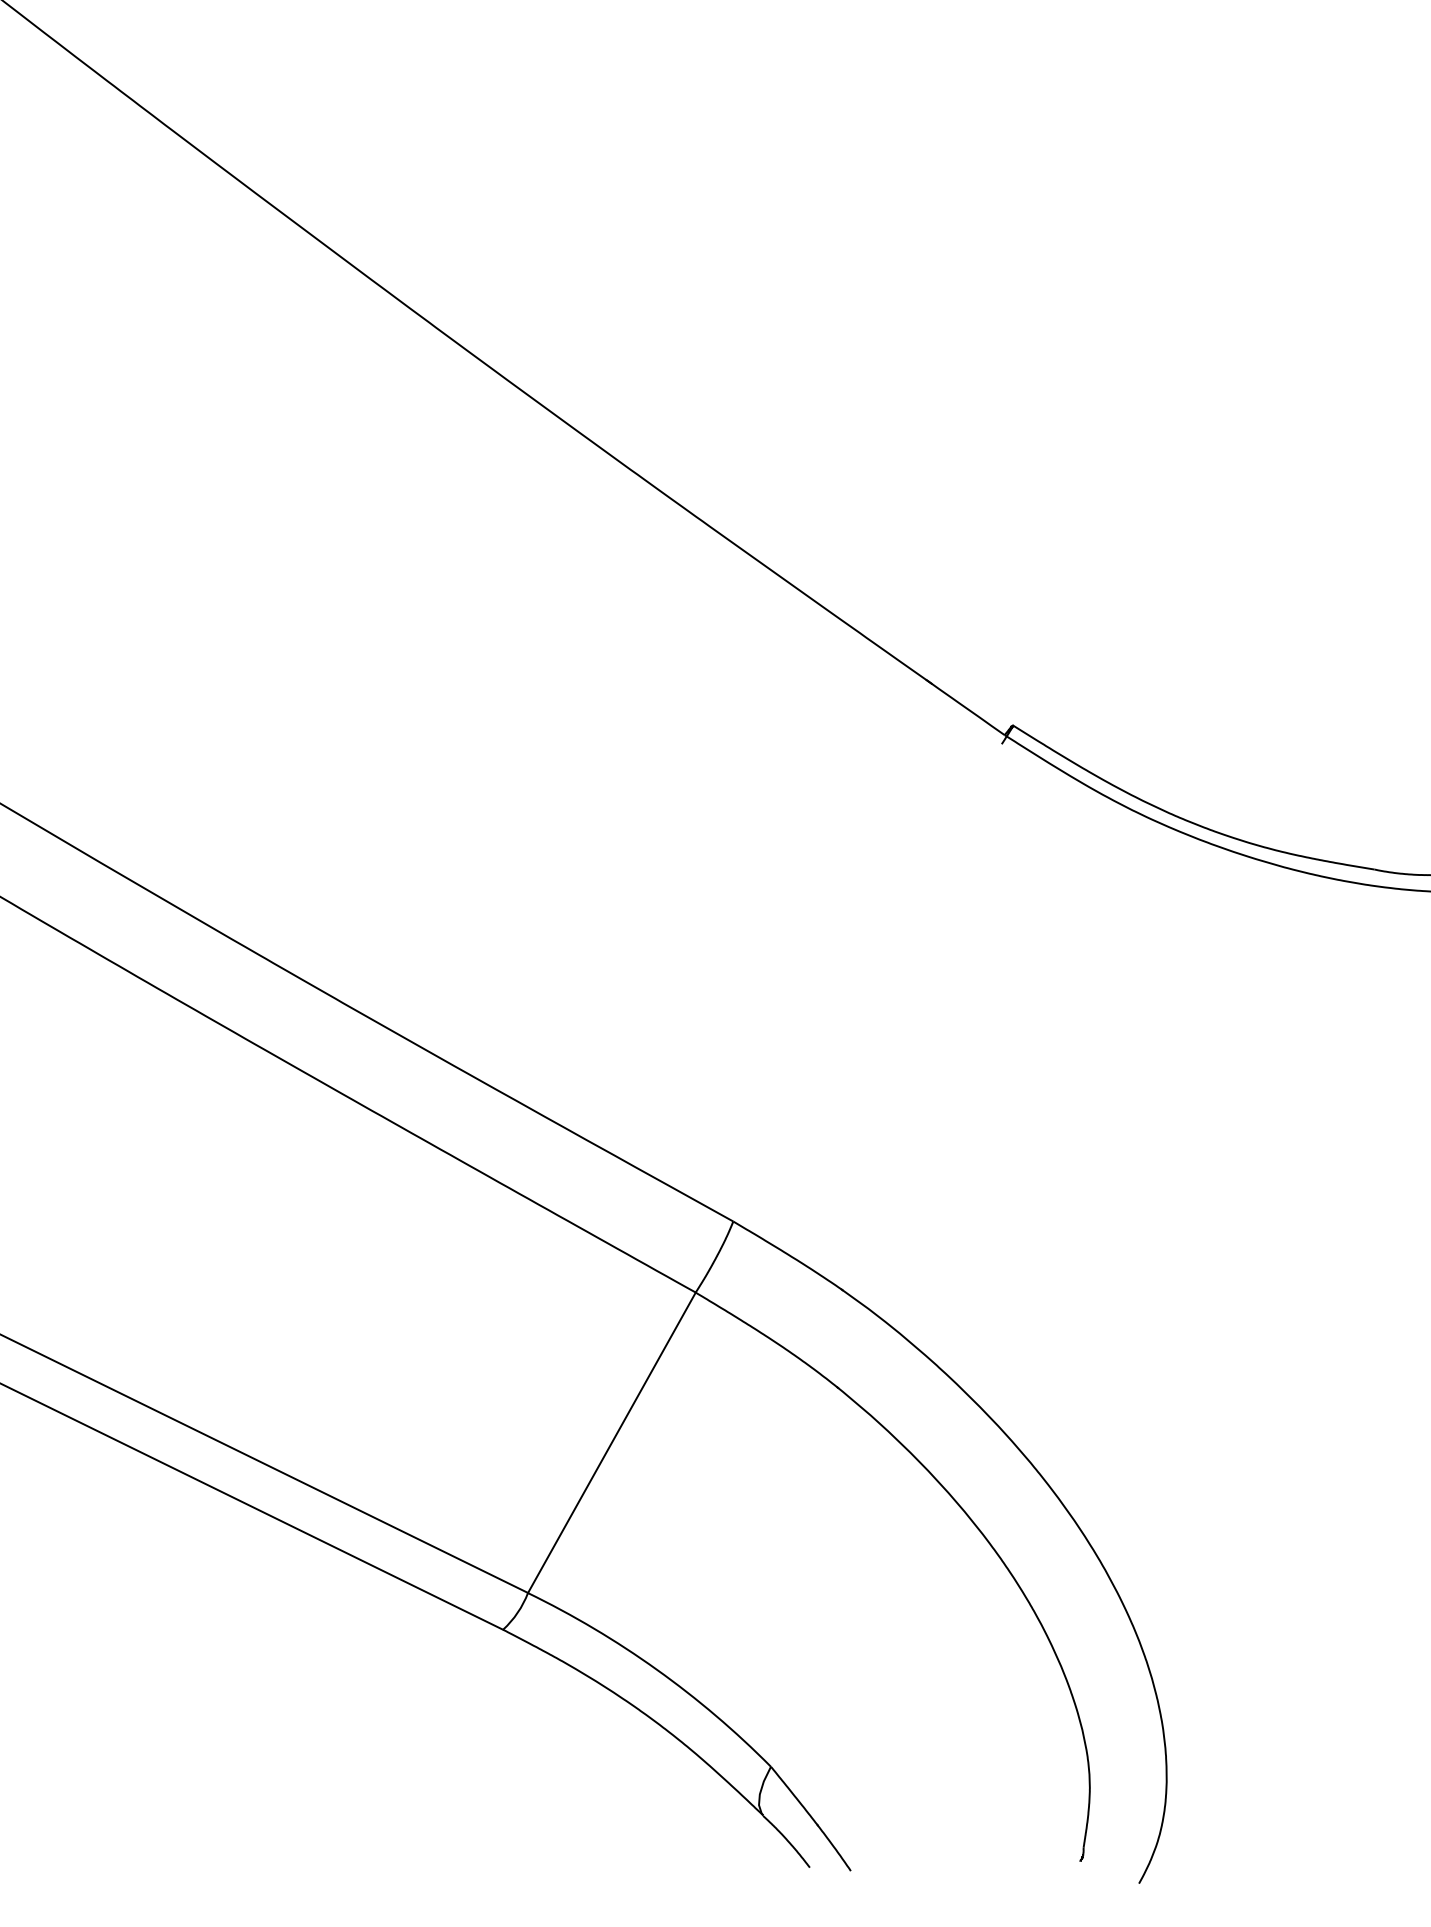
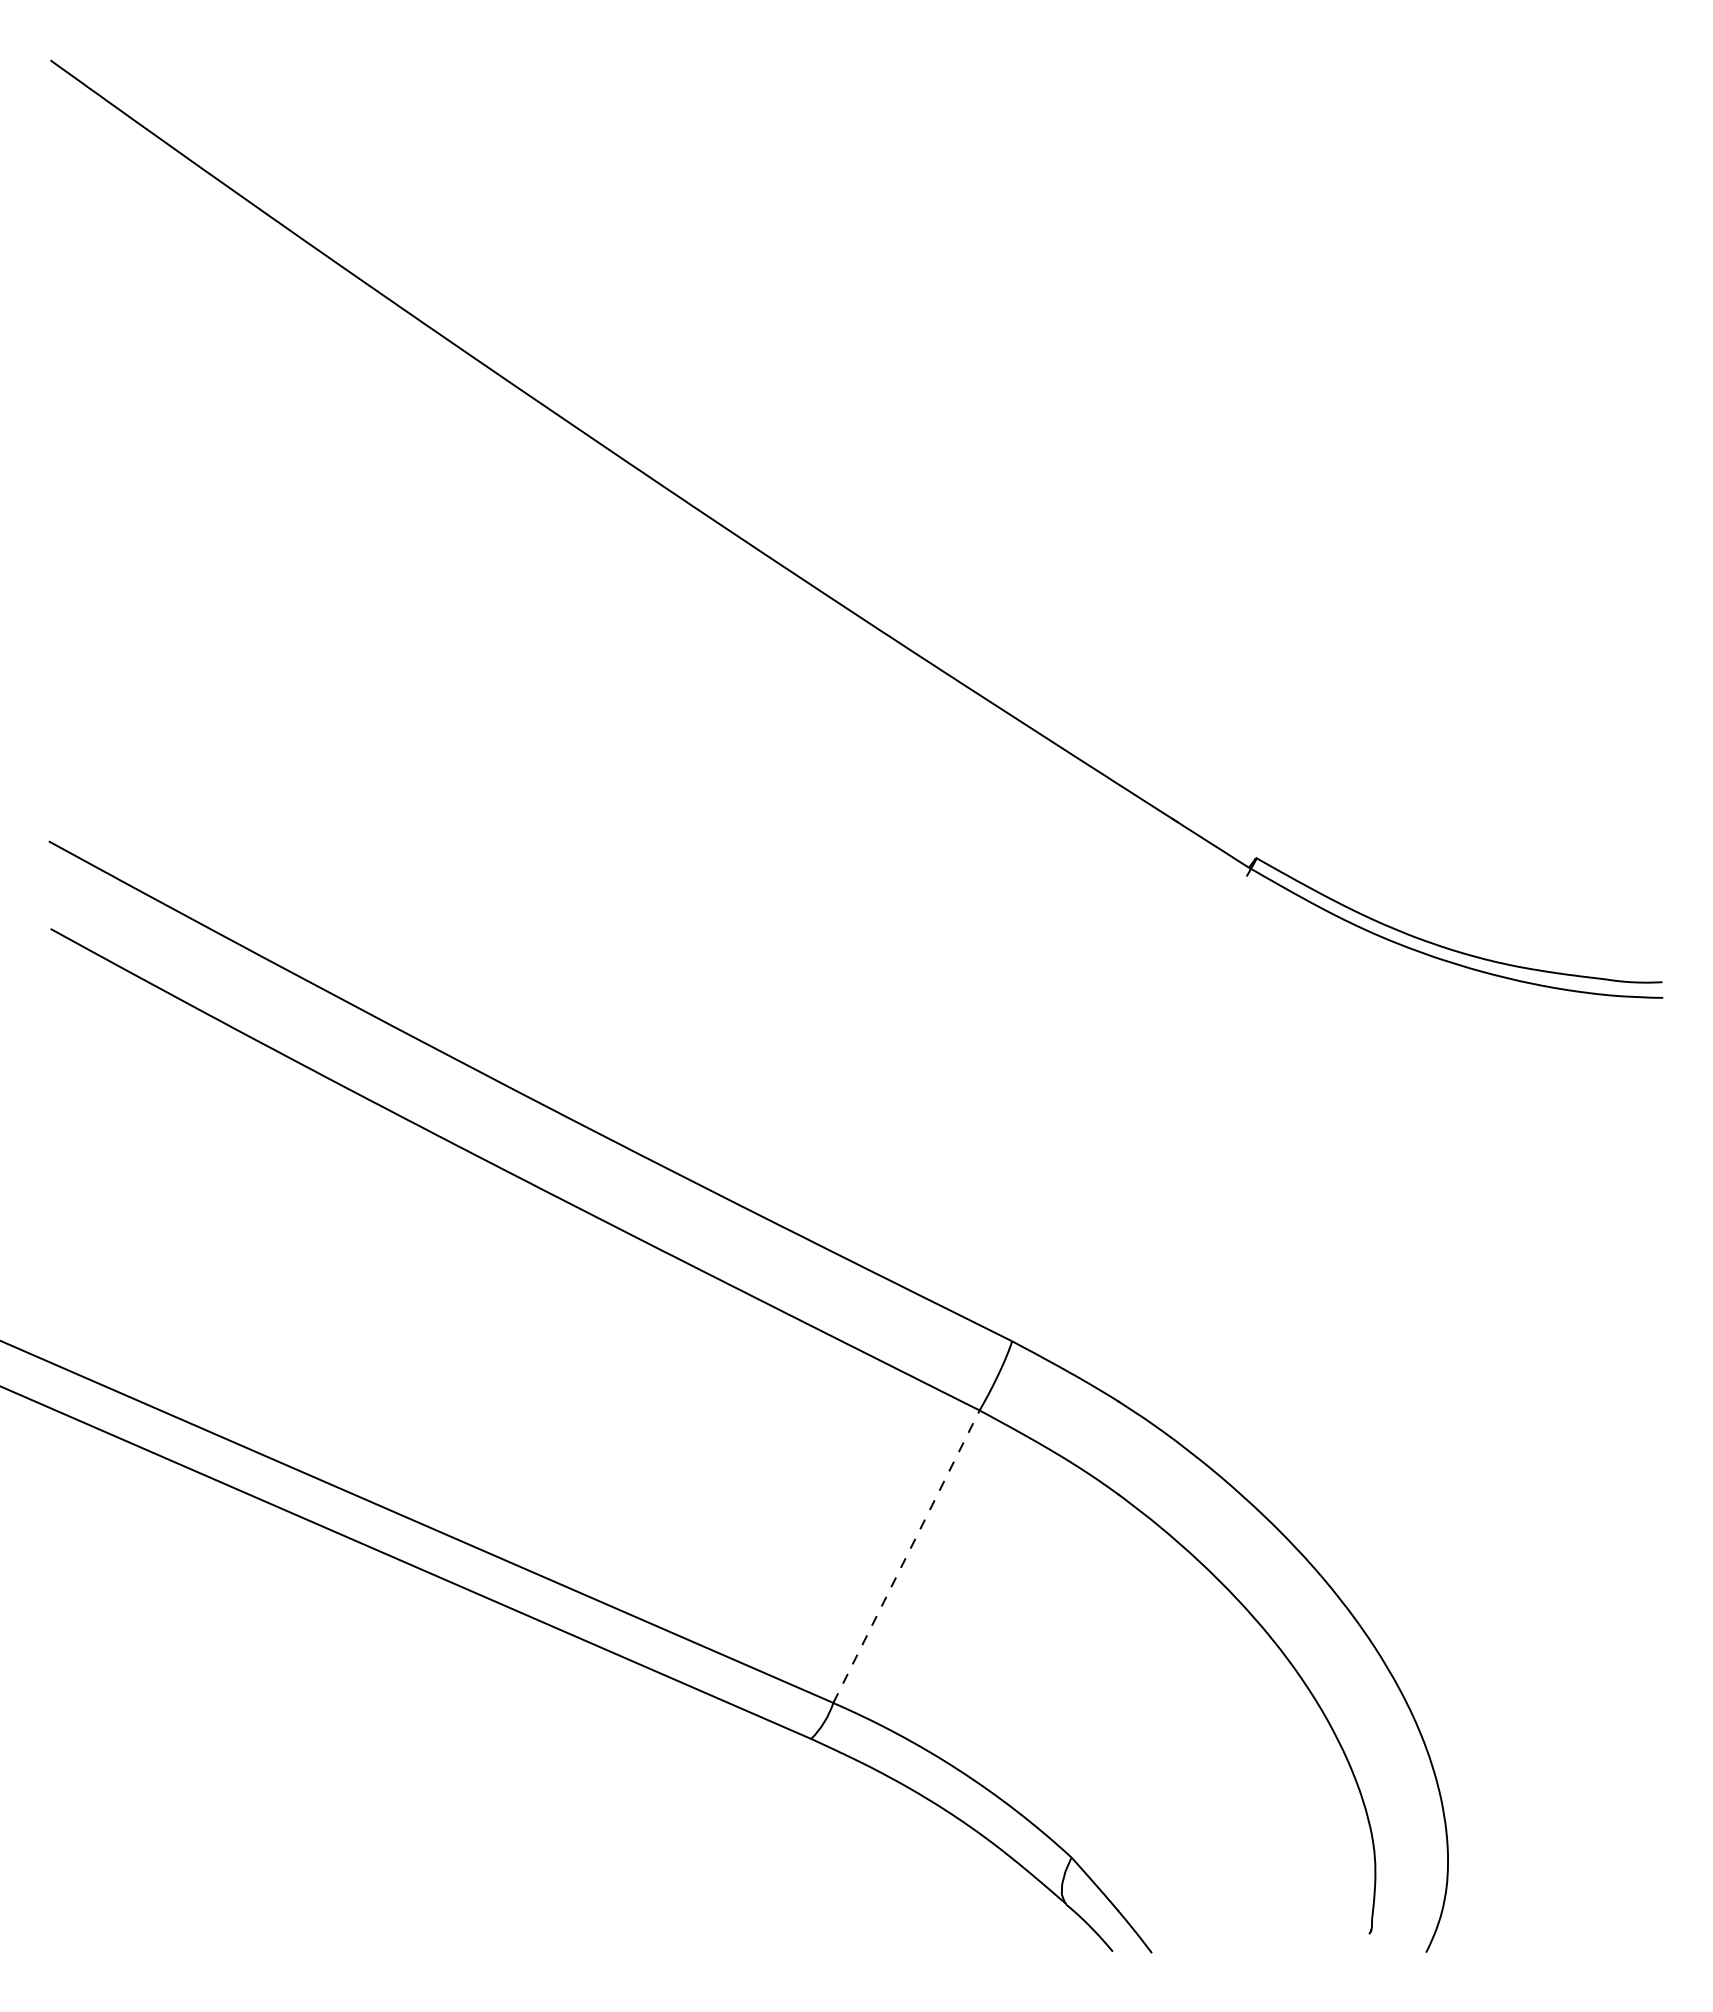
line: (611, 1442) -> (906, 1556), solid -> dashed

